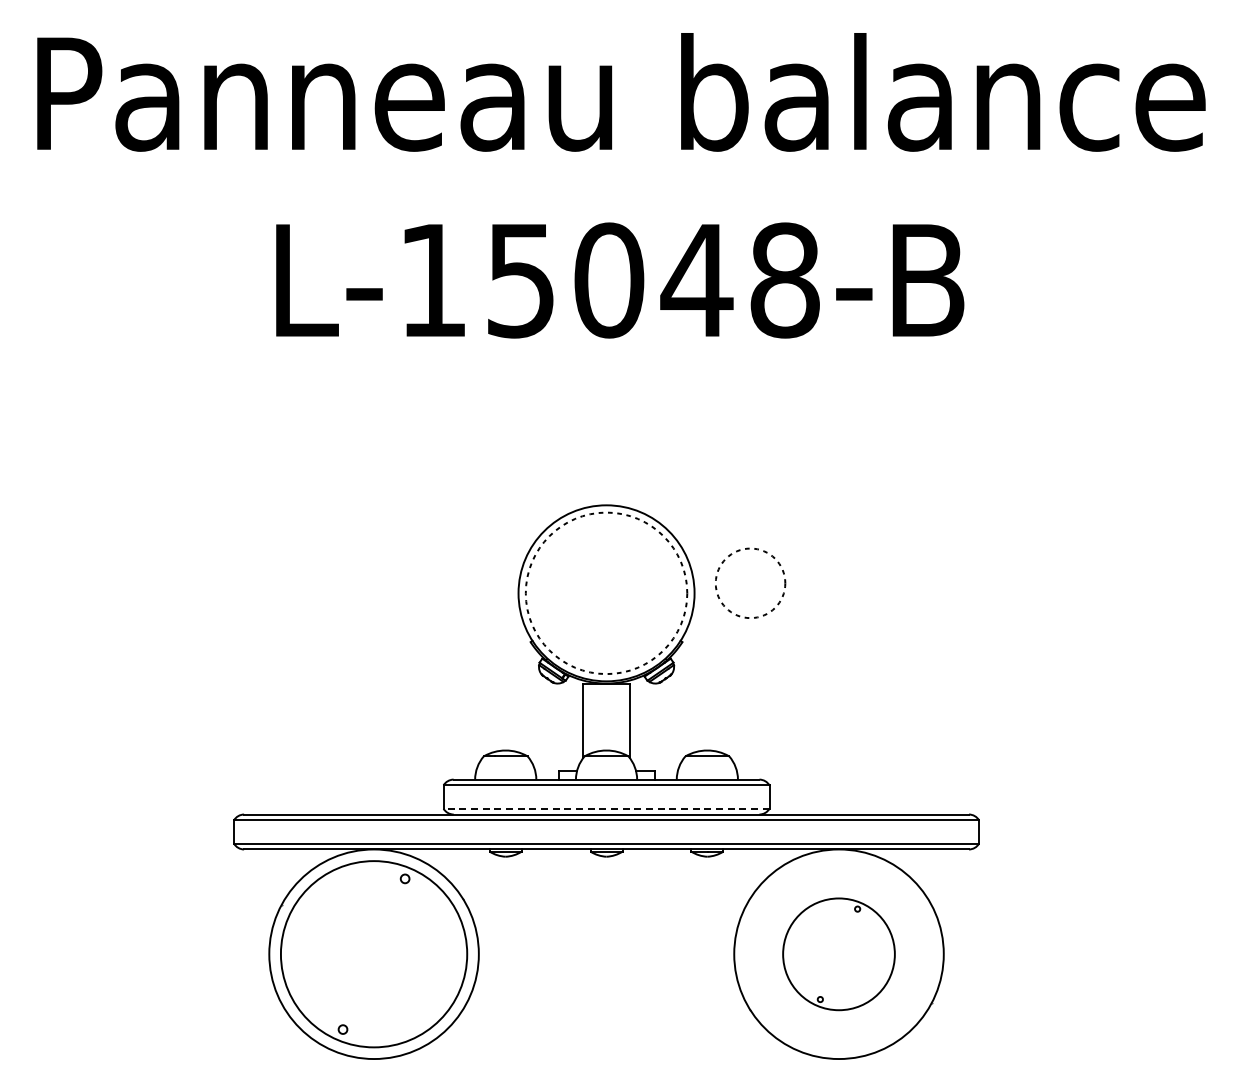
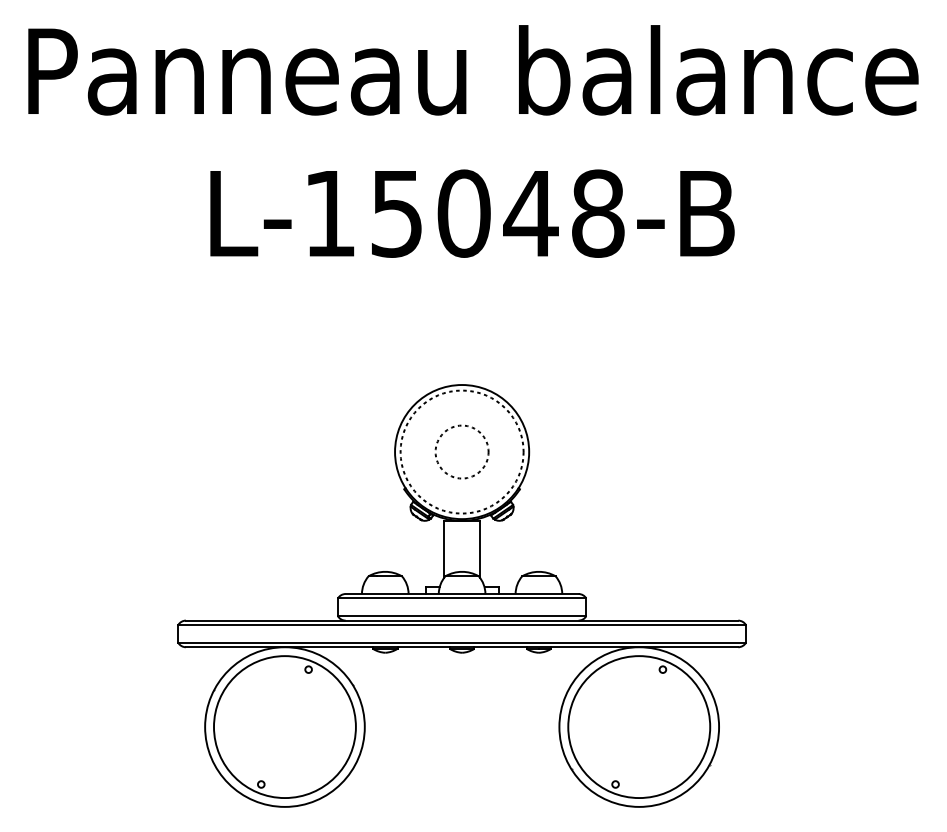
circle: (750, 582) -> (462, 451), moved
line: (606, 808) -> (462, 616), dashed -> solid
part: (838, 954) -> (638, 727), size x1.67

